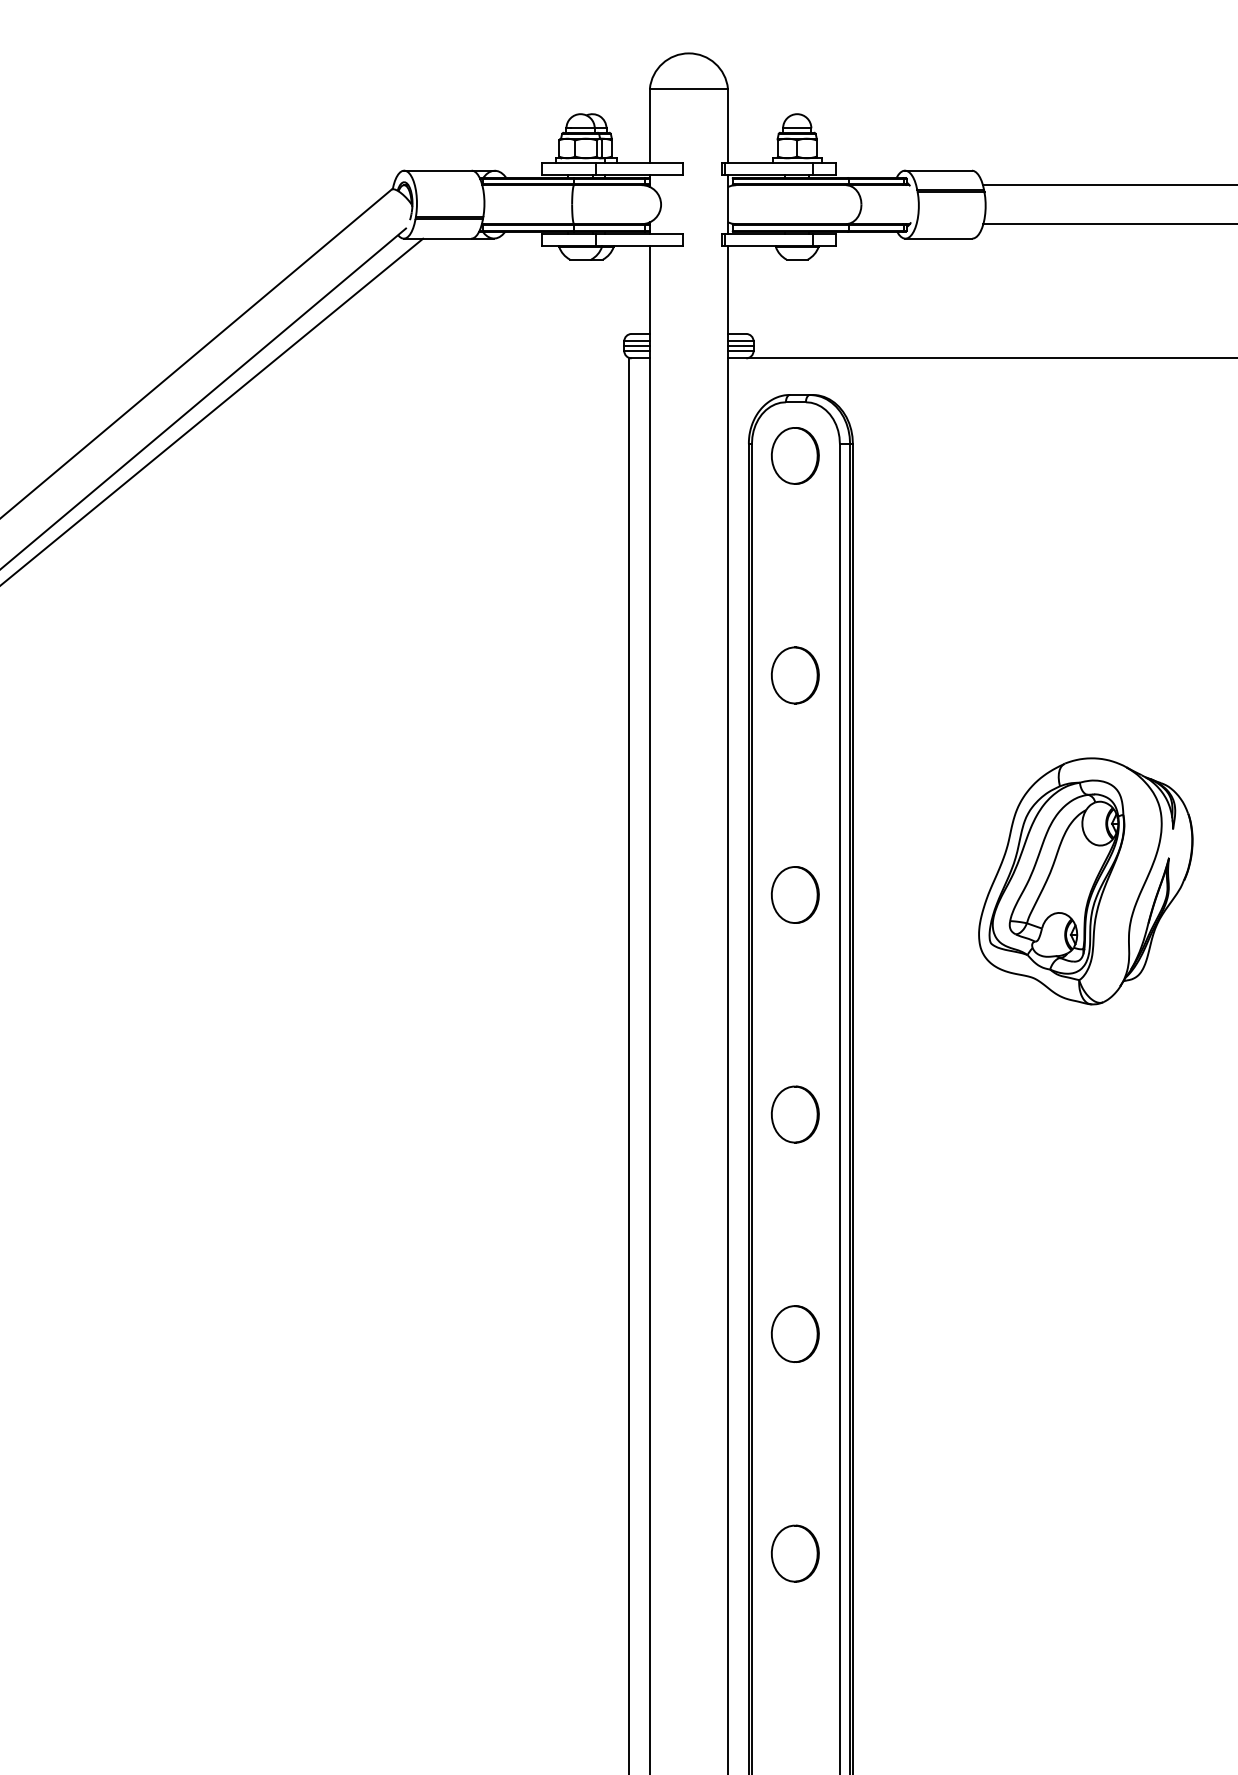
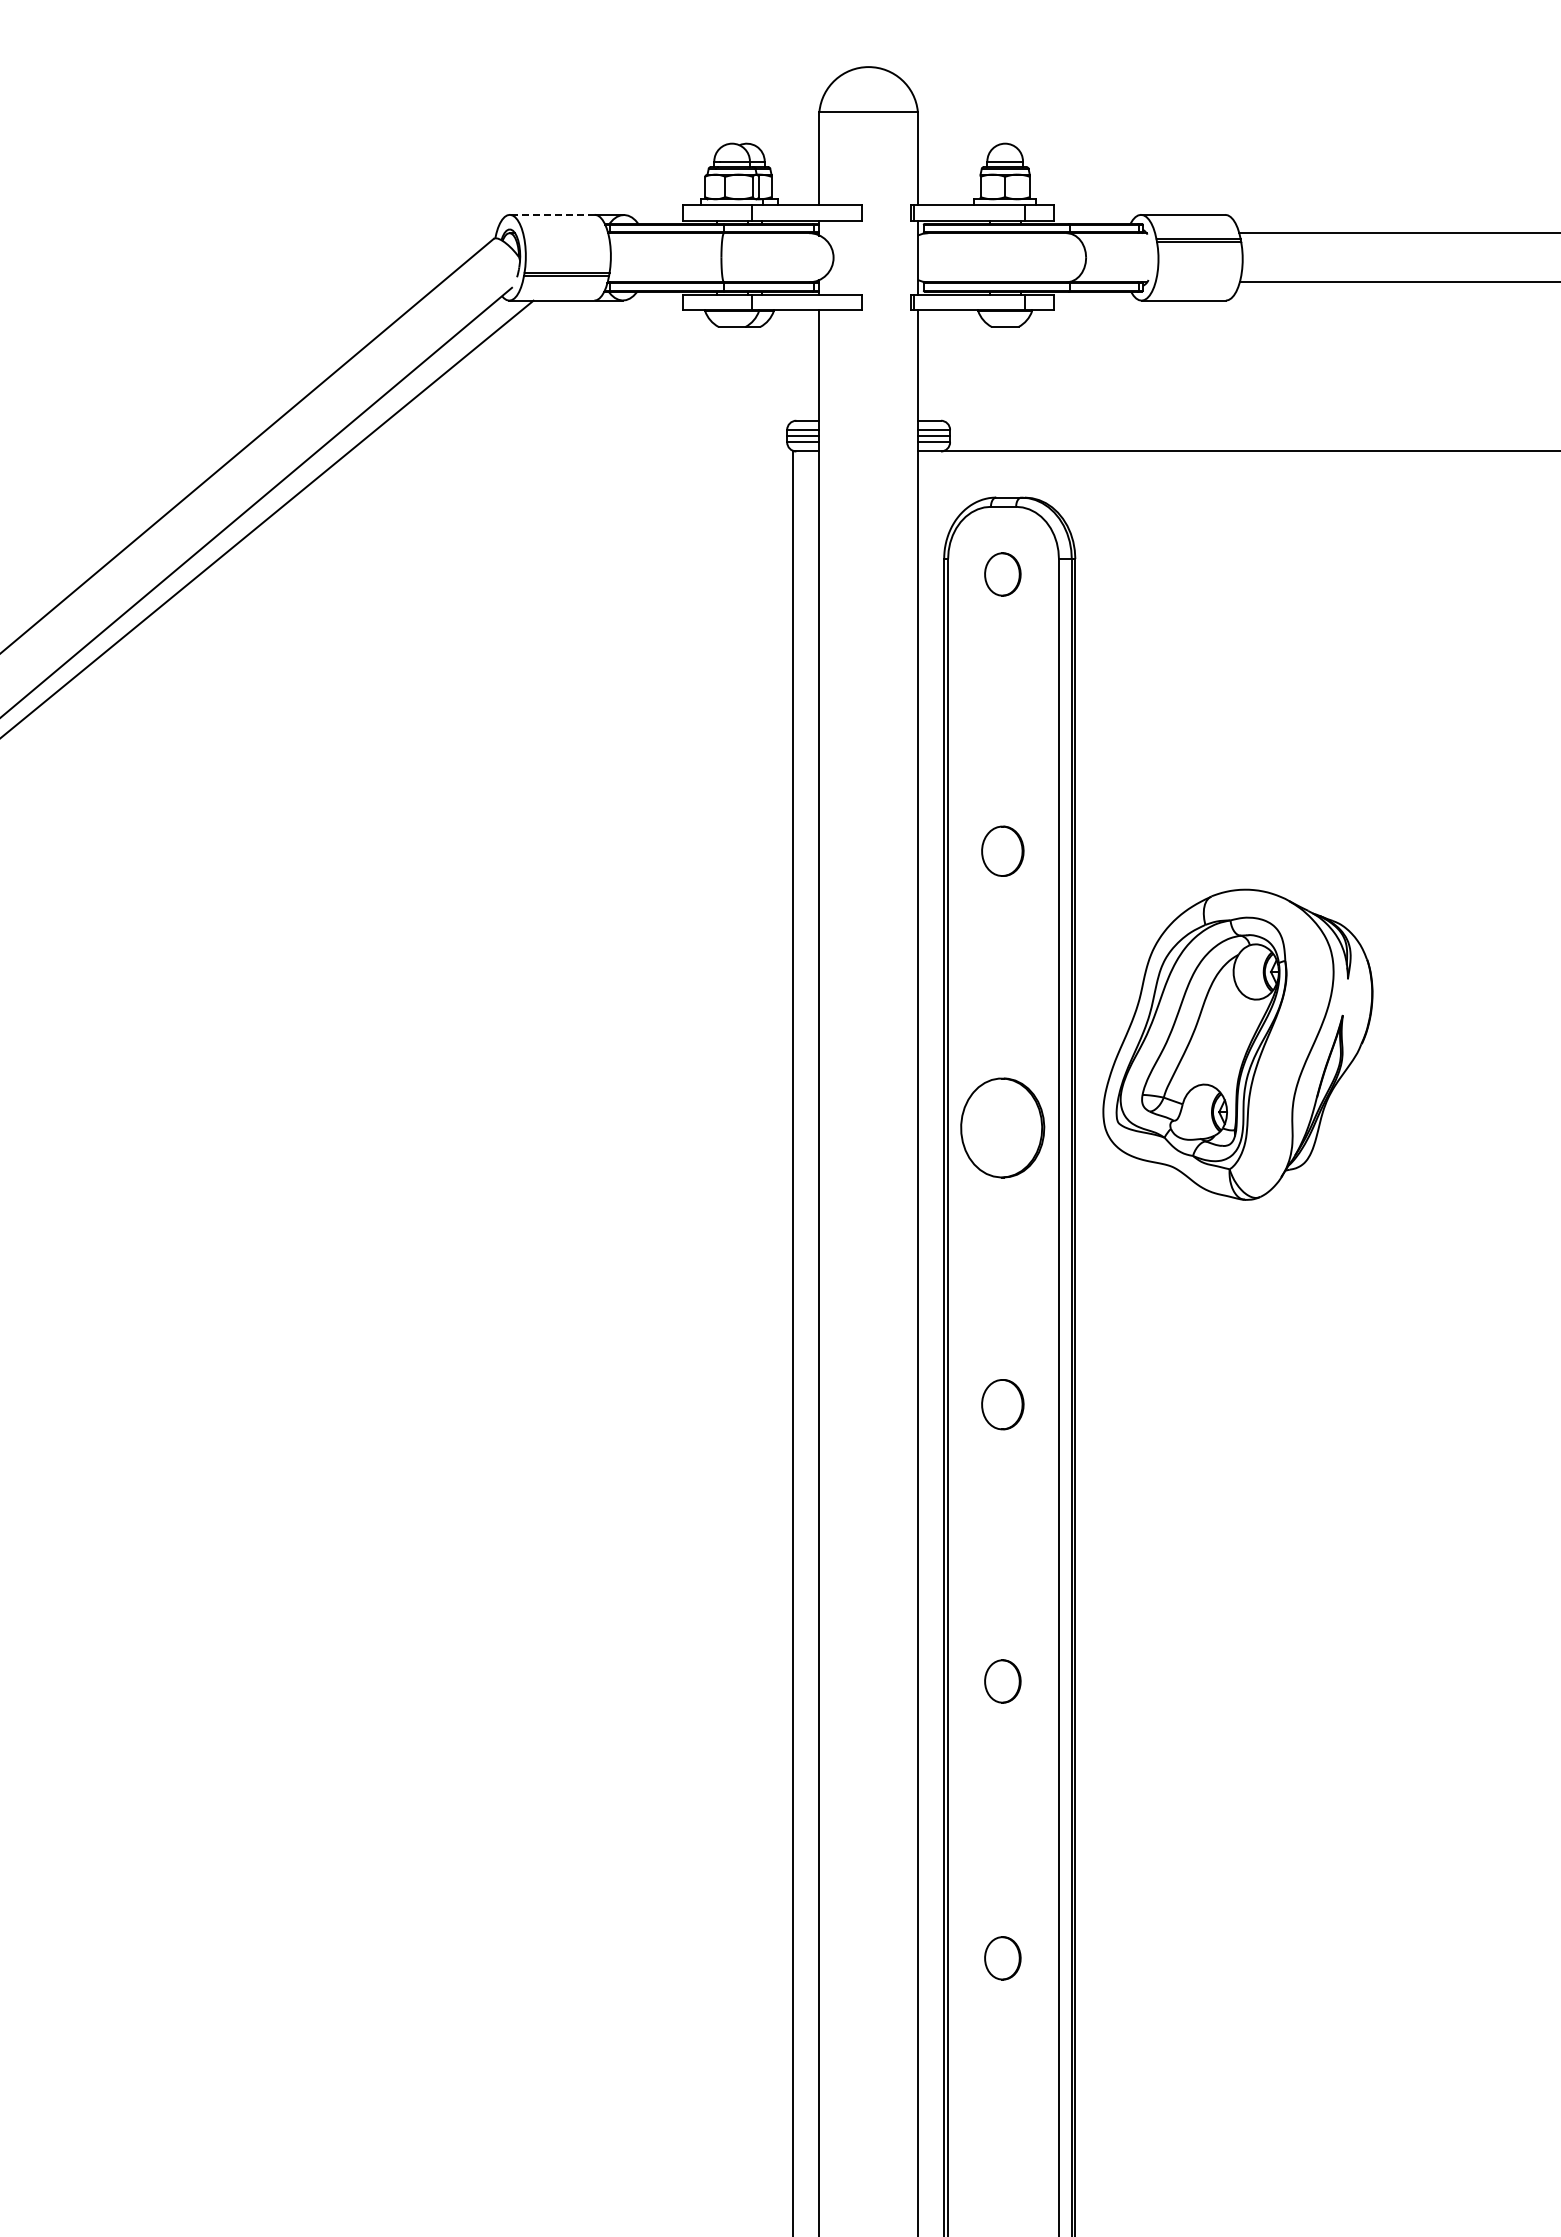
line: (438, 170) -> (552, 214), solid -> dashed
part: (795, 455) -> (1002, 574), size x0.6
part: (795, 675) -> (1002, 851), size x0.7
part: (1085, 881) -> (1237, 1044), moved
part: (795, 894) -> (1002, 1127), size x1.4
part: (795, 1114) -> (1002, 1404), size x0.7
part: (795, 1334) -> (1002, 1681), size x0.6
part: (795, 1553) -> (1002, 1958), size x0.6

